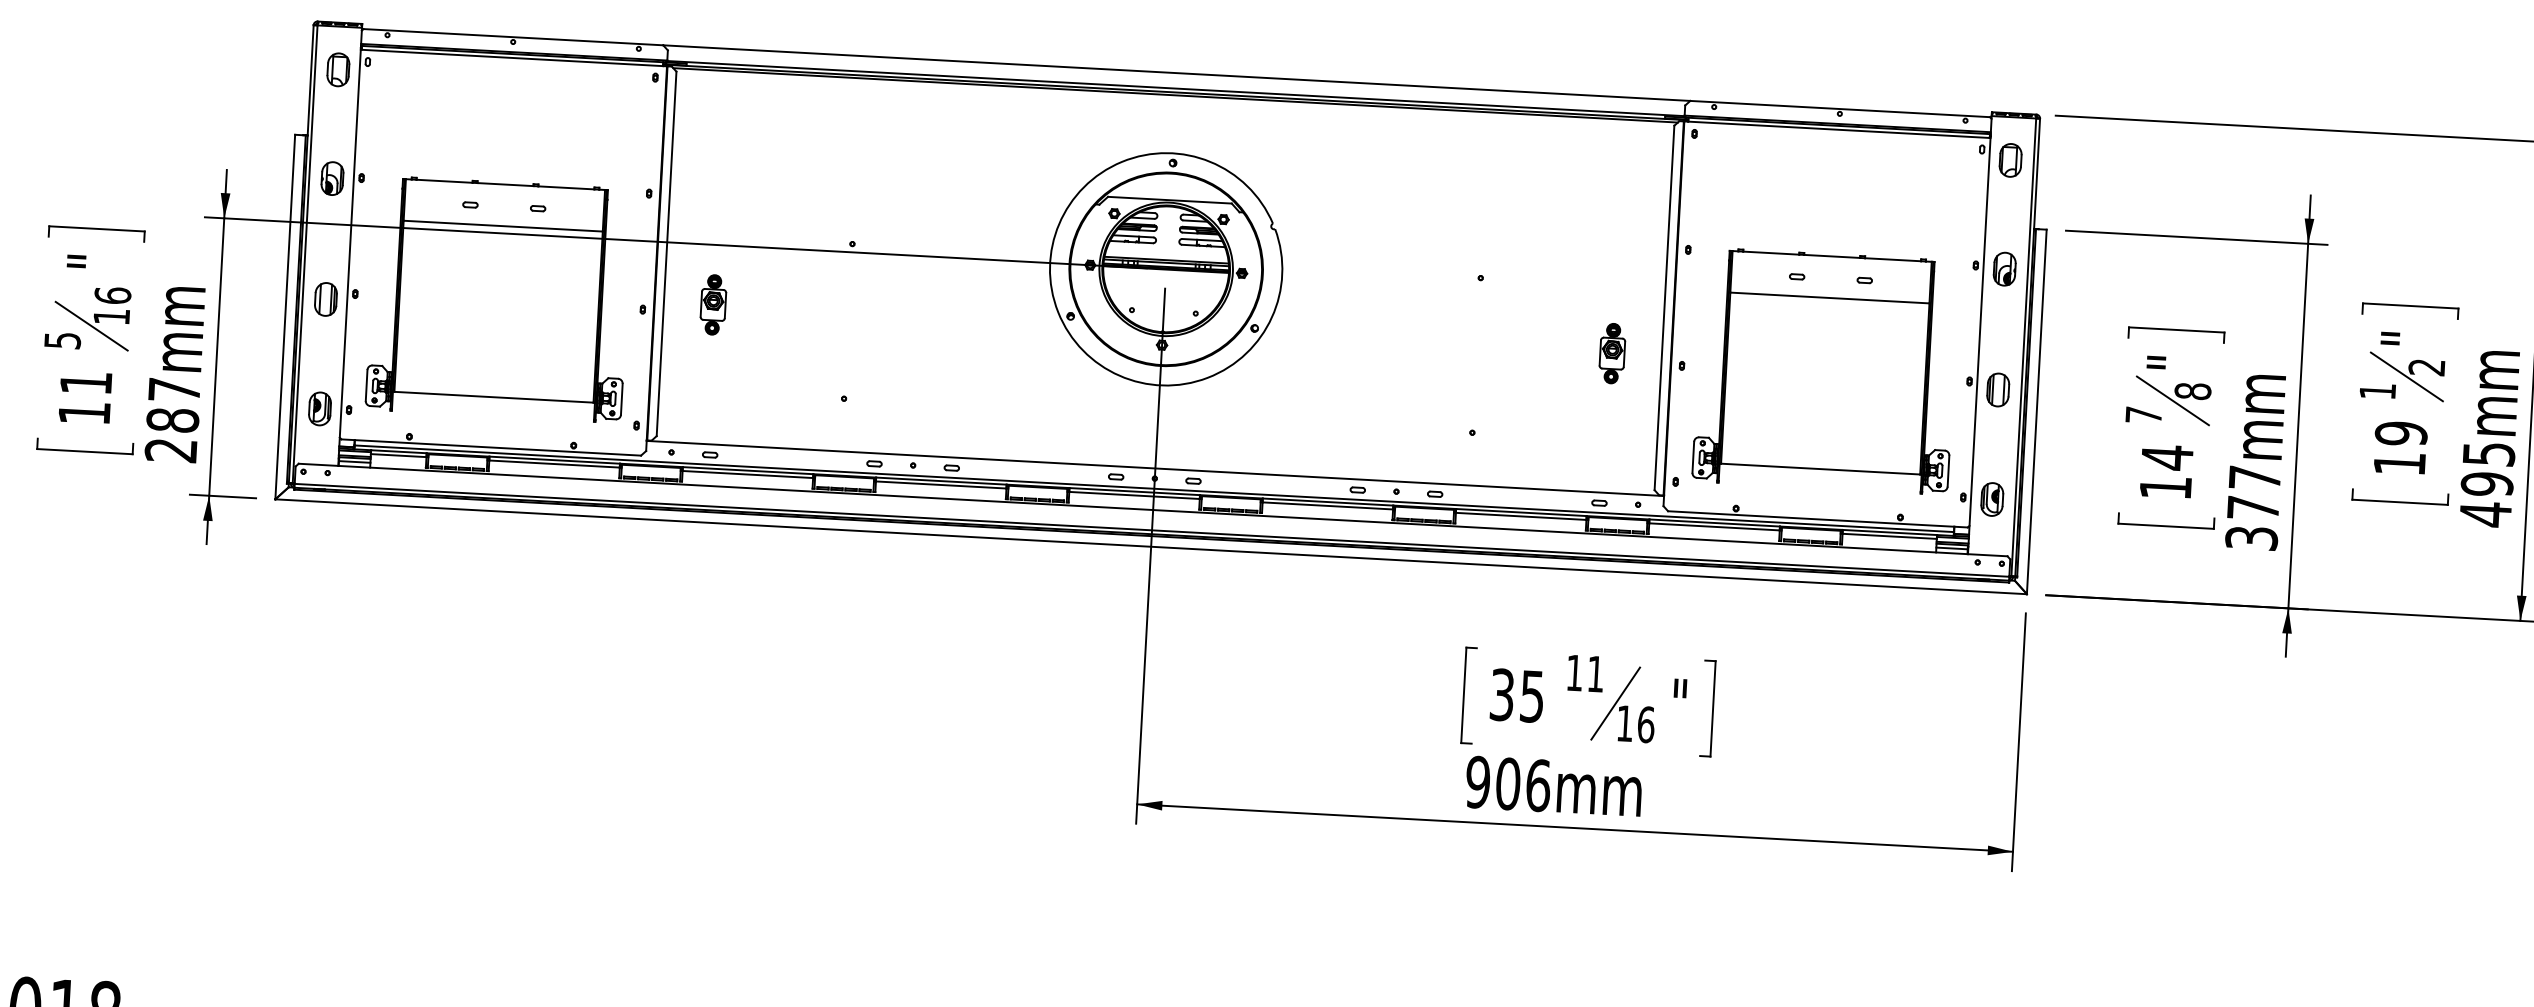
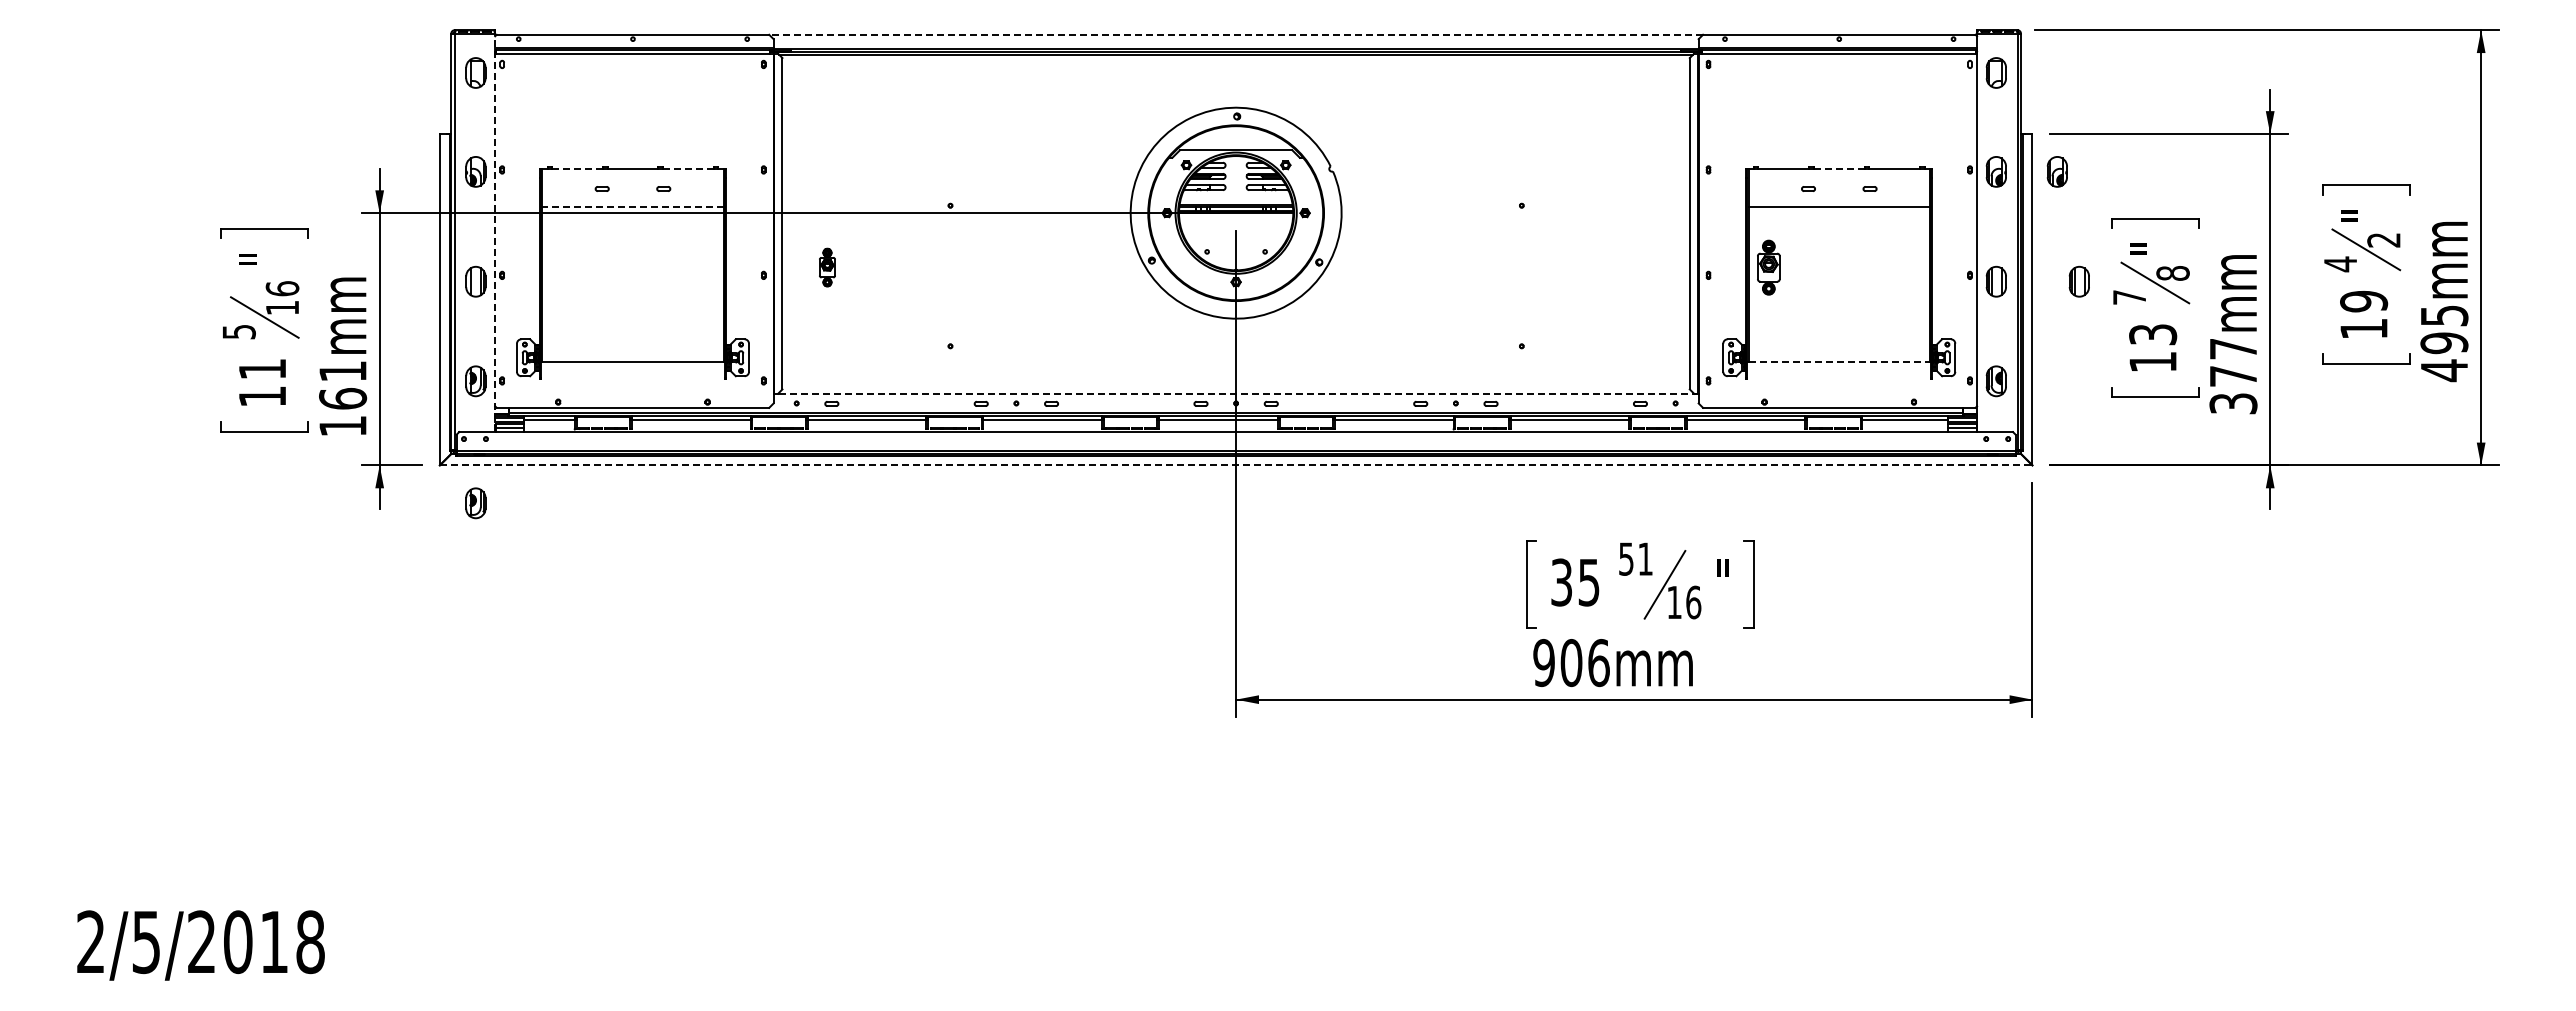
line: (1177, 72) -> (1236, 34), solid -> dashed
line: (445, 181) -> (578, 168), solid -> dashed
line: (566, 187) -> (688, 168), solid -> dashed
line: (503, 226) -> (633, 206), solid -> dashed
line: (350, 246) -> (495, 232), solid -> dashed
line: (1832, 256) -> (1839, 168), solid -> dashed
part: (2070, 272) -> (2056, 171), added
part: (713, 304) -> (827, 267), size x0.7
part: (1612, 353) -> (1768, 267), moved
text: (2377, 391) -> (2340, 264), 1 -> 4
part: (2088, 394) -> (2078, 281), added
text: (172, 419) -> (342, 398), 287mm -> 161mm
text: (2167, 457) -> (2153, 334), 14 -> 13
line: (1155, 468) -> (1236, 394), solid -> dashed
line: (1820, 469) -> (1839, 362), solid -> dashed
part: (312, 543) -> (475, 503), added
line: (1151, 546) -> (1236, 465), solid -> dashed
text: (1574, 672) -> (1626, 558), 11 -> 51

